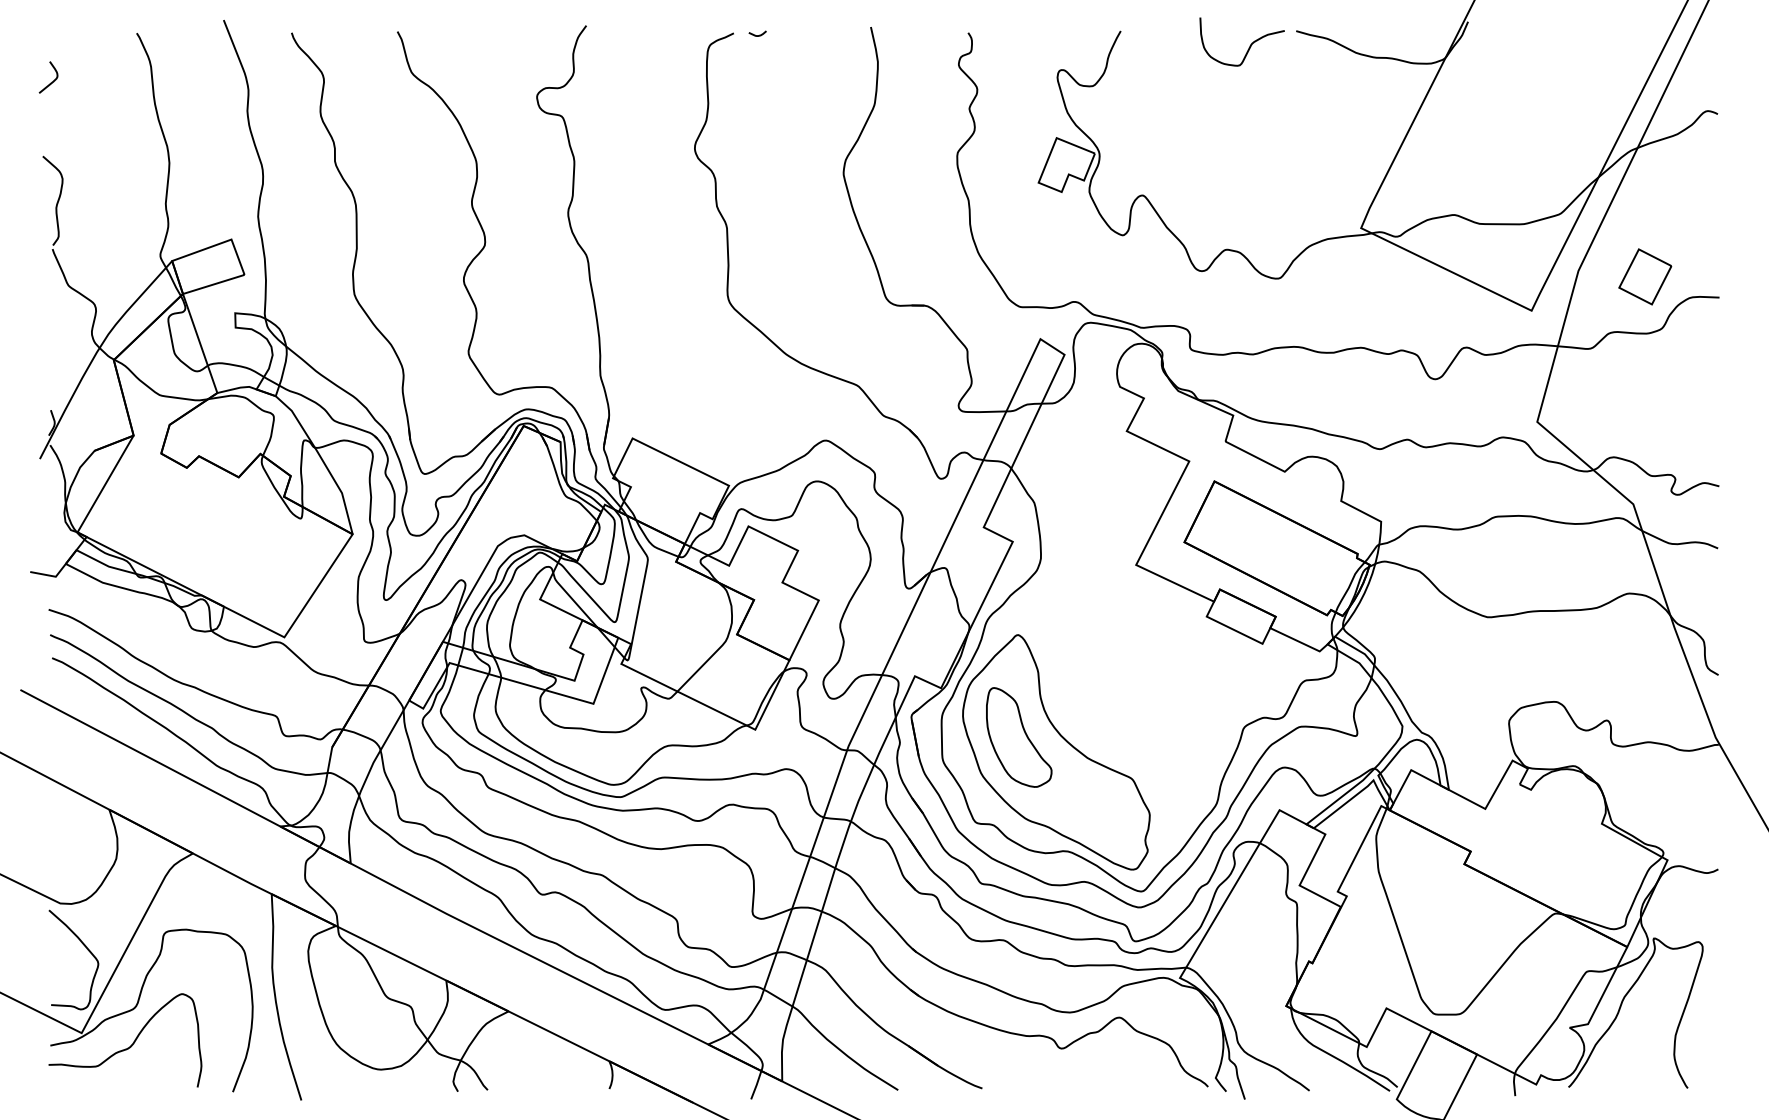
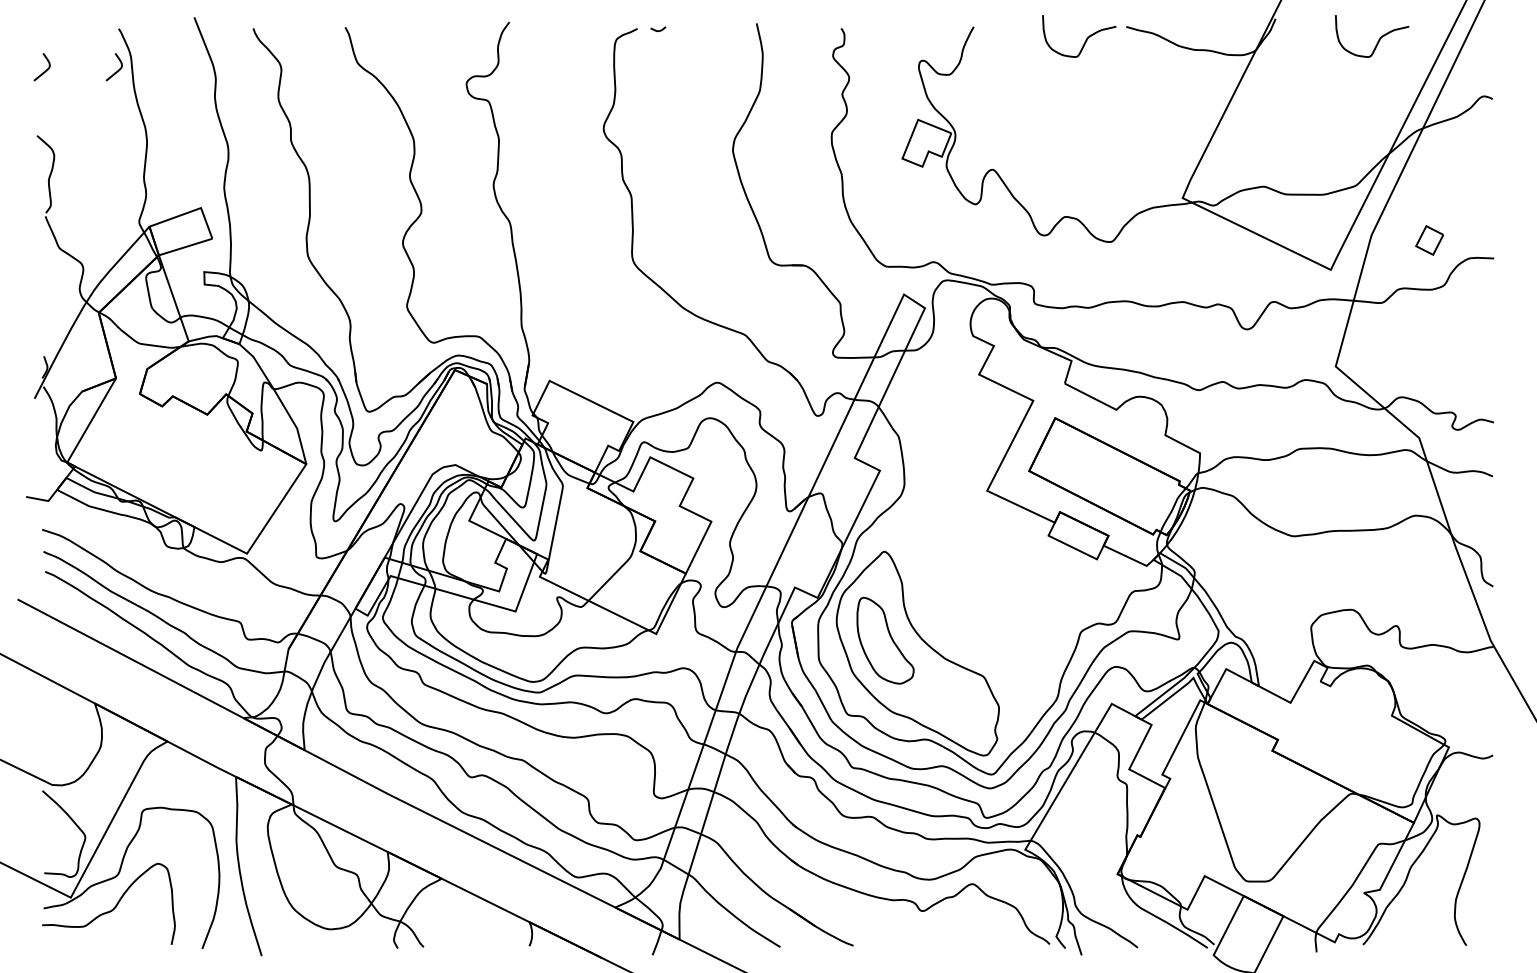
curve: (1586, 45) -> (1378, 39), added
curve: (133, 82) -> (115, 71), added
part: (1645, 276) -> (1429, 240), size x0.6

